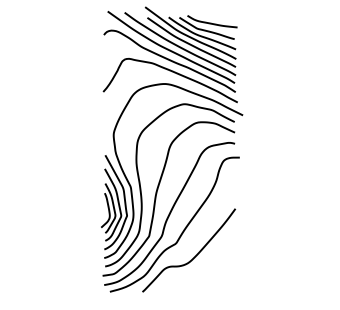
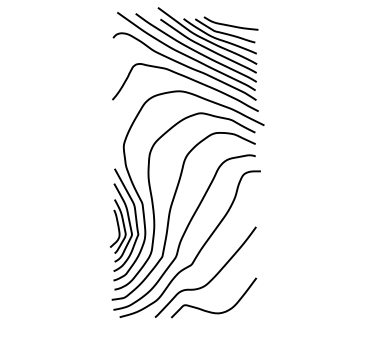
curve: (191, 285) -> (208, 310), added

